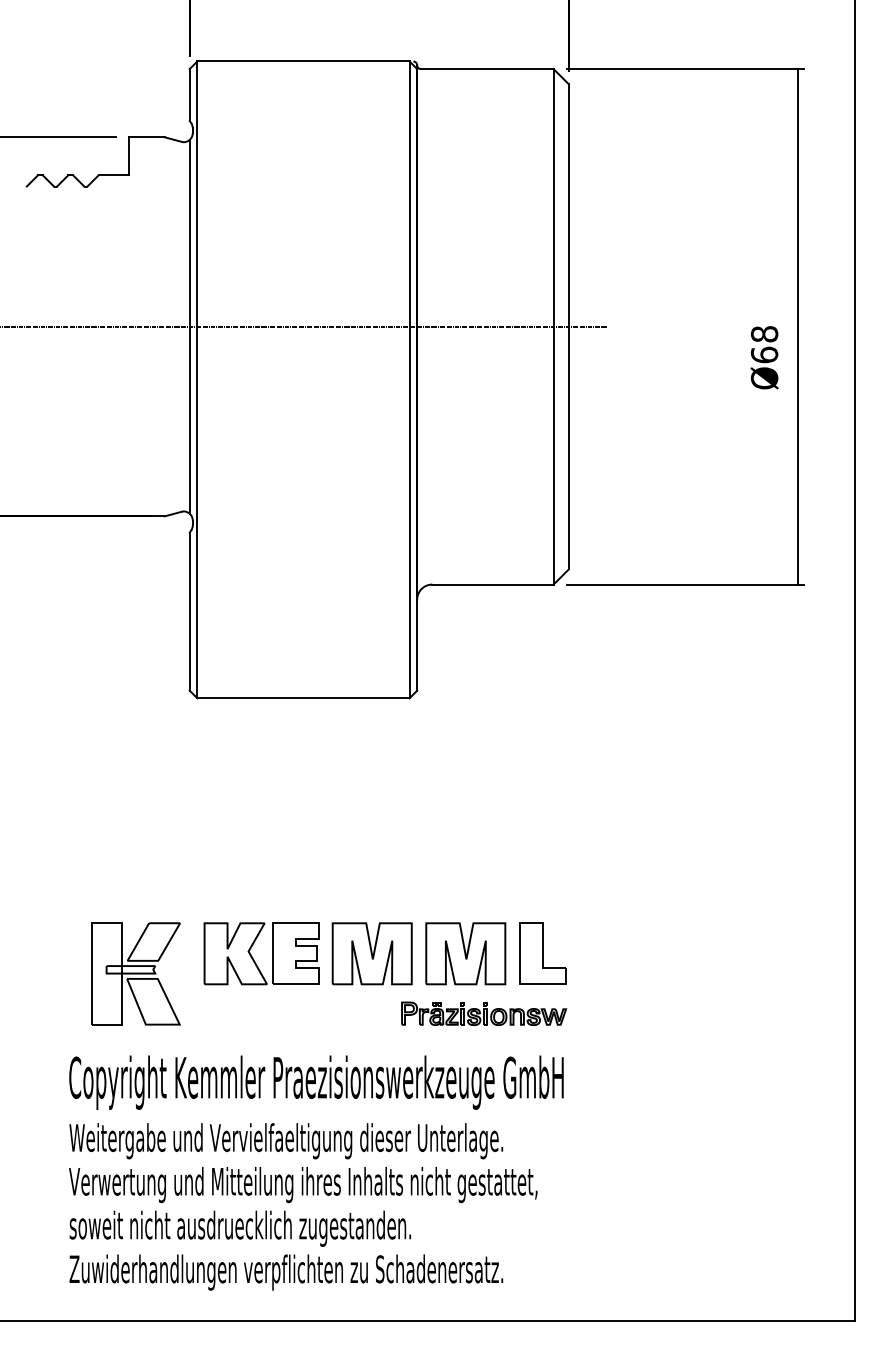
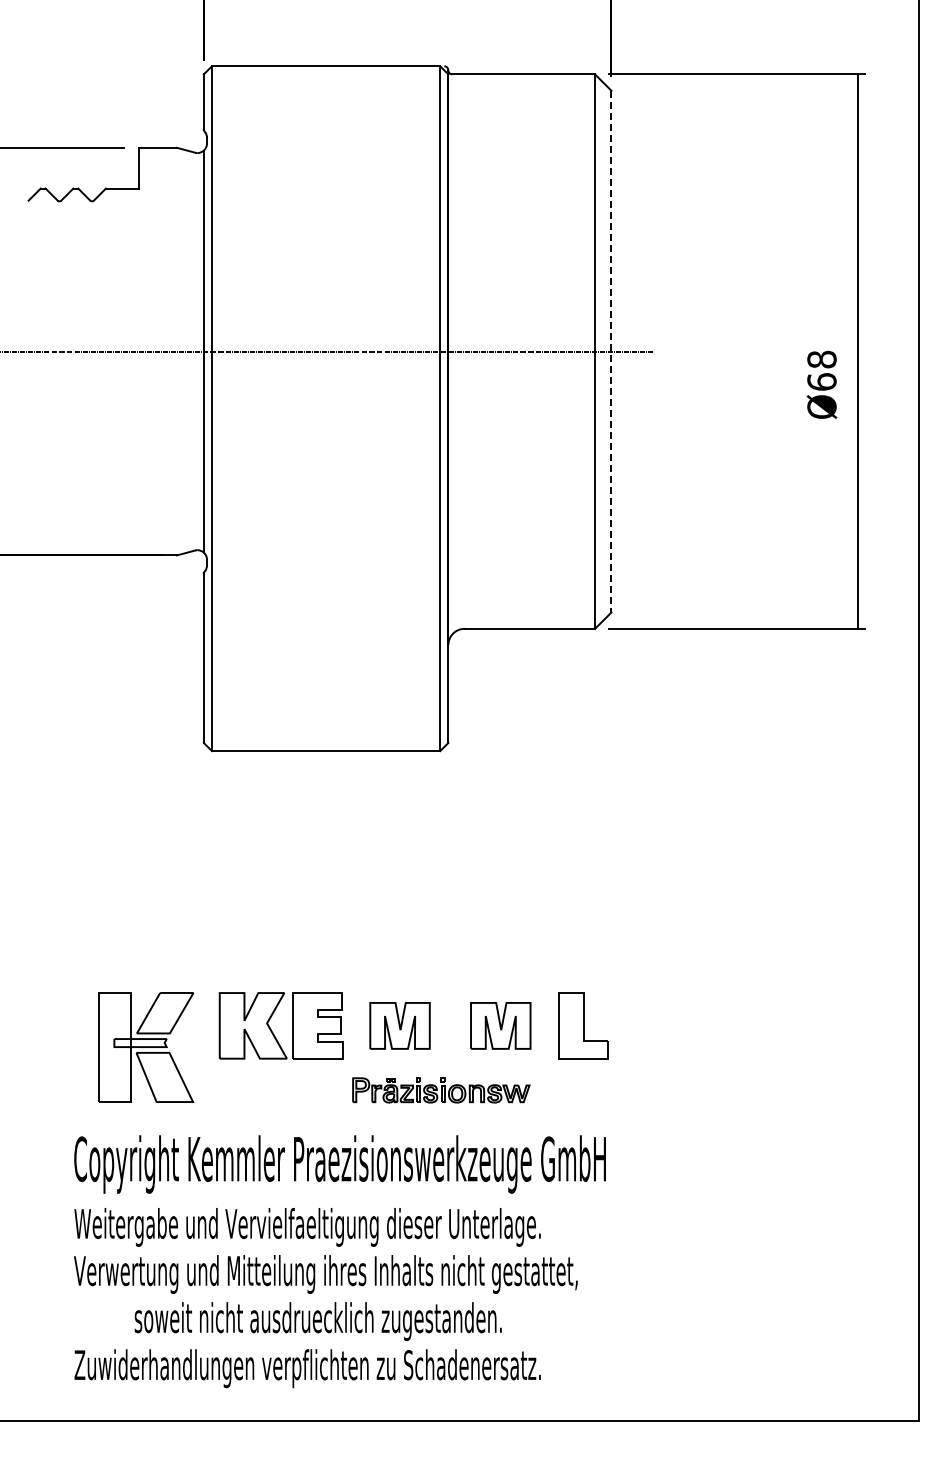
line: (568, 326) -> (611, 351), solid -> dashed
part: (371, 953) -> (399, 1025), size x0.7
part: (465, 953) -> (500, 1025), size x0.7
part: (484, 1013) -> (441, 1090), moved
text: (239, 1228) -> (317, 1321), moved

